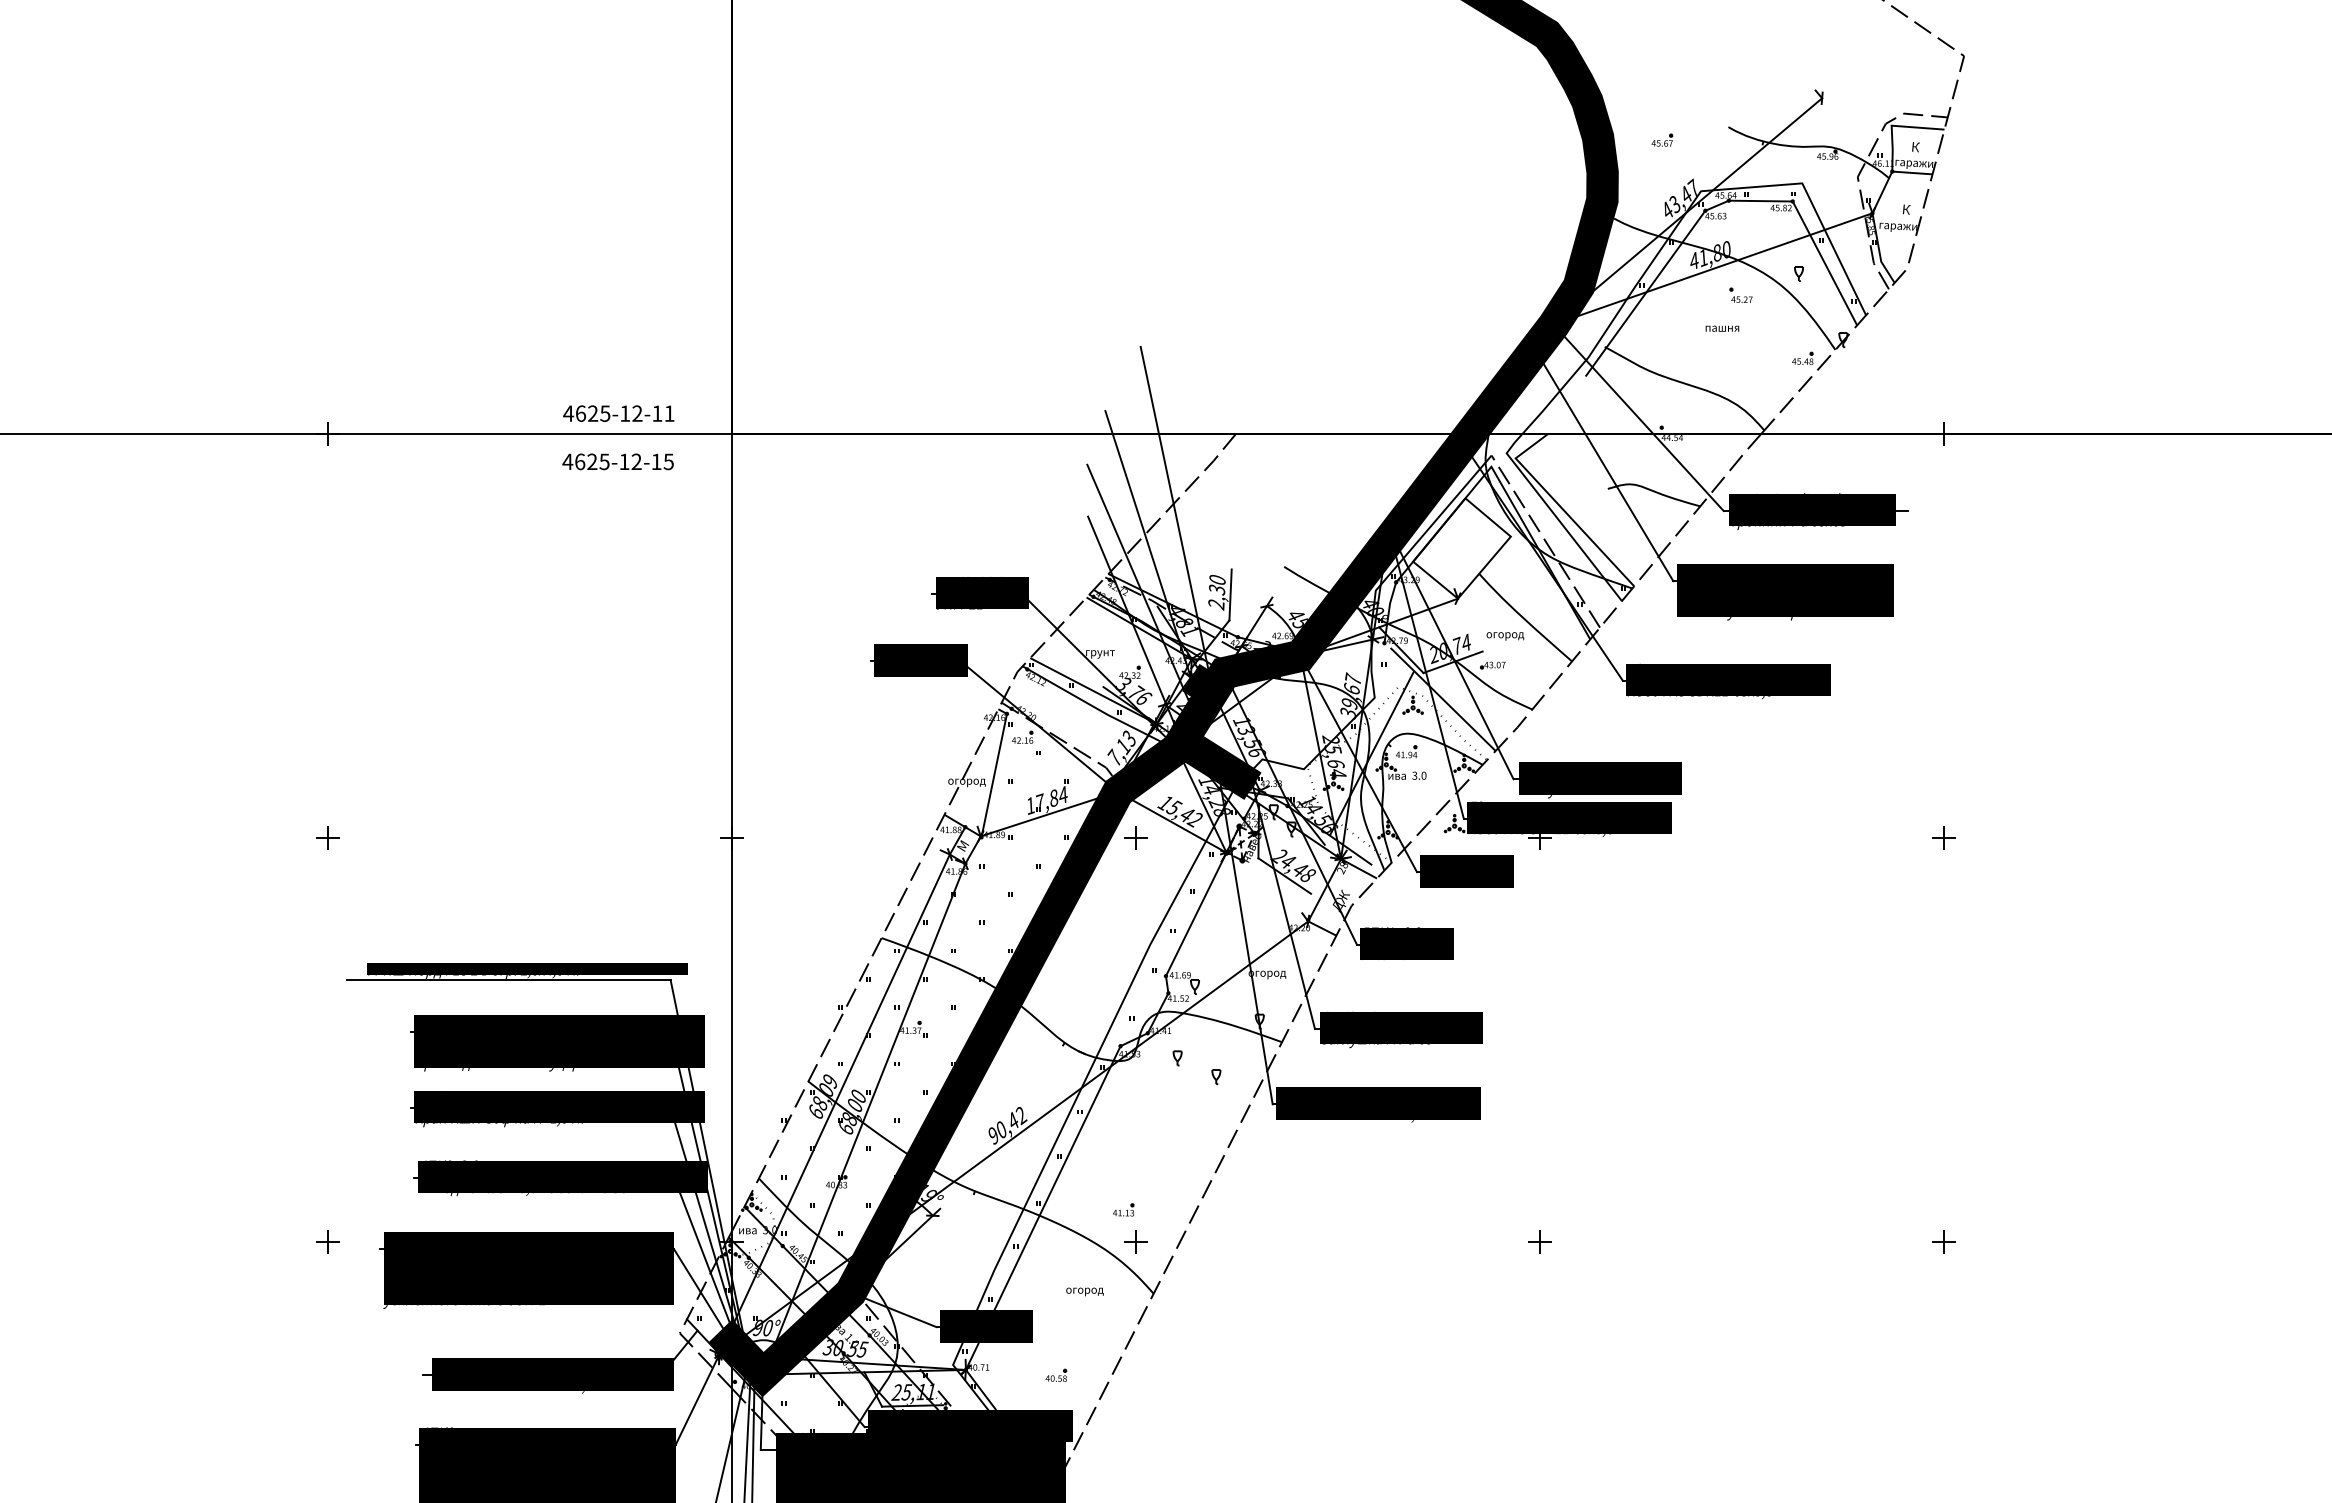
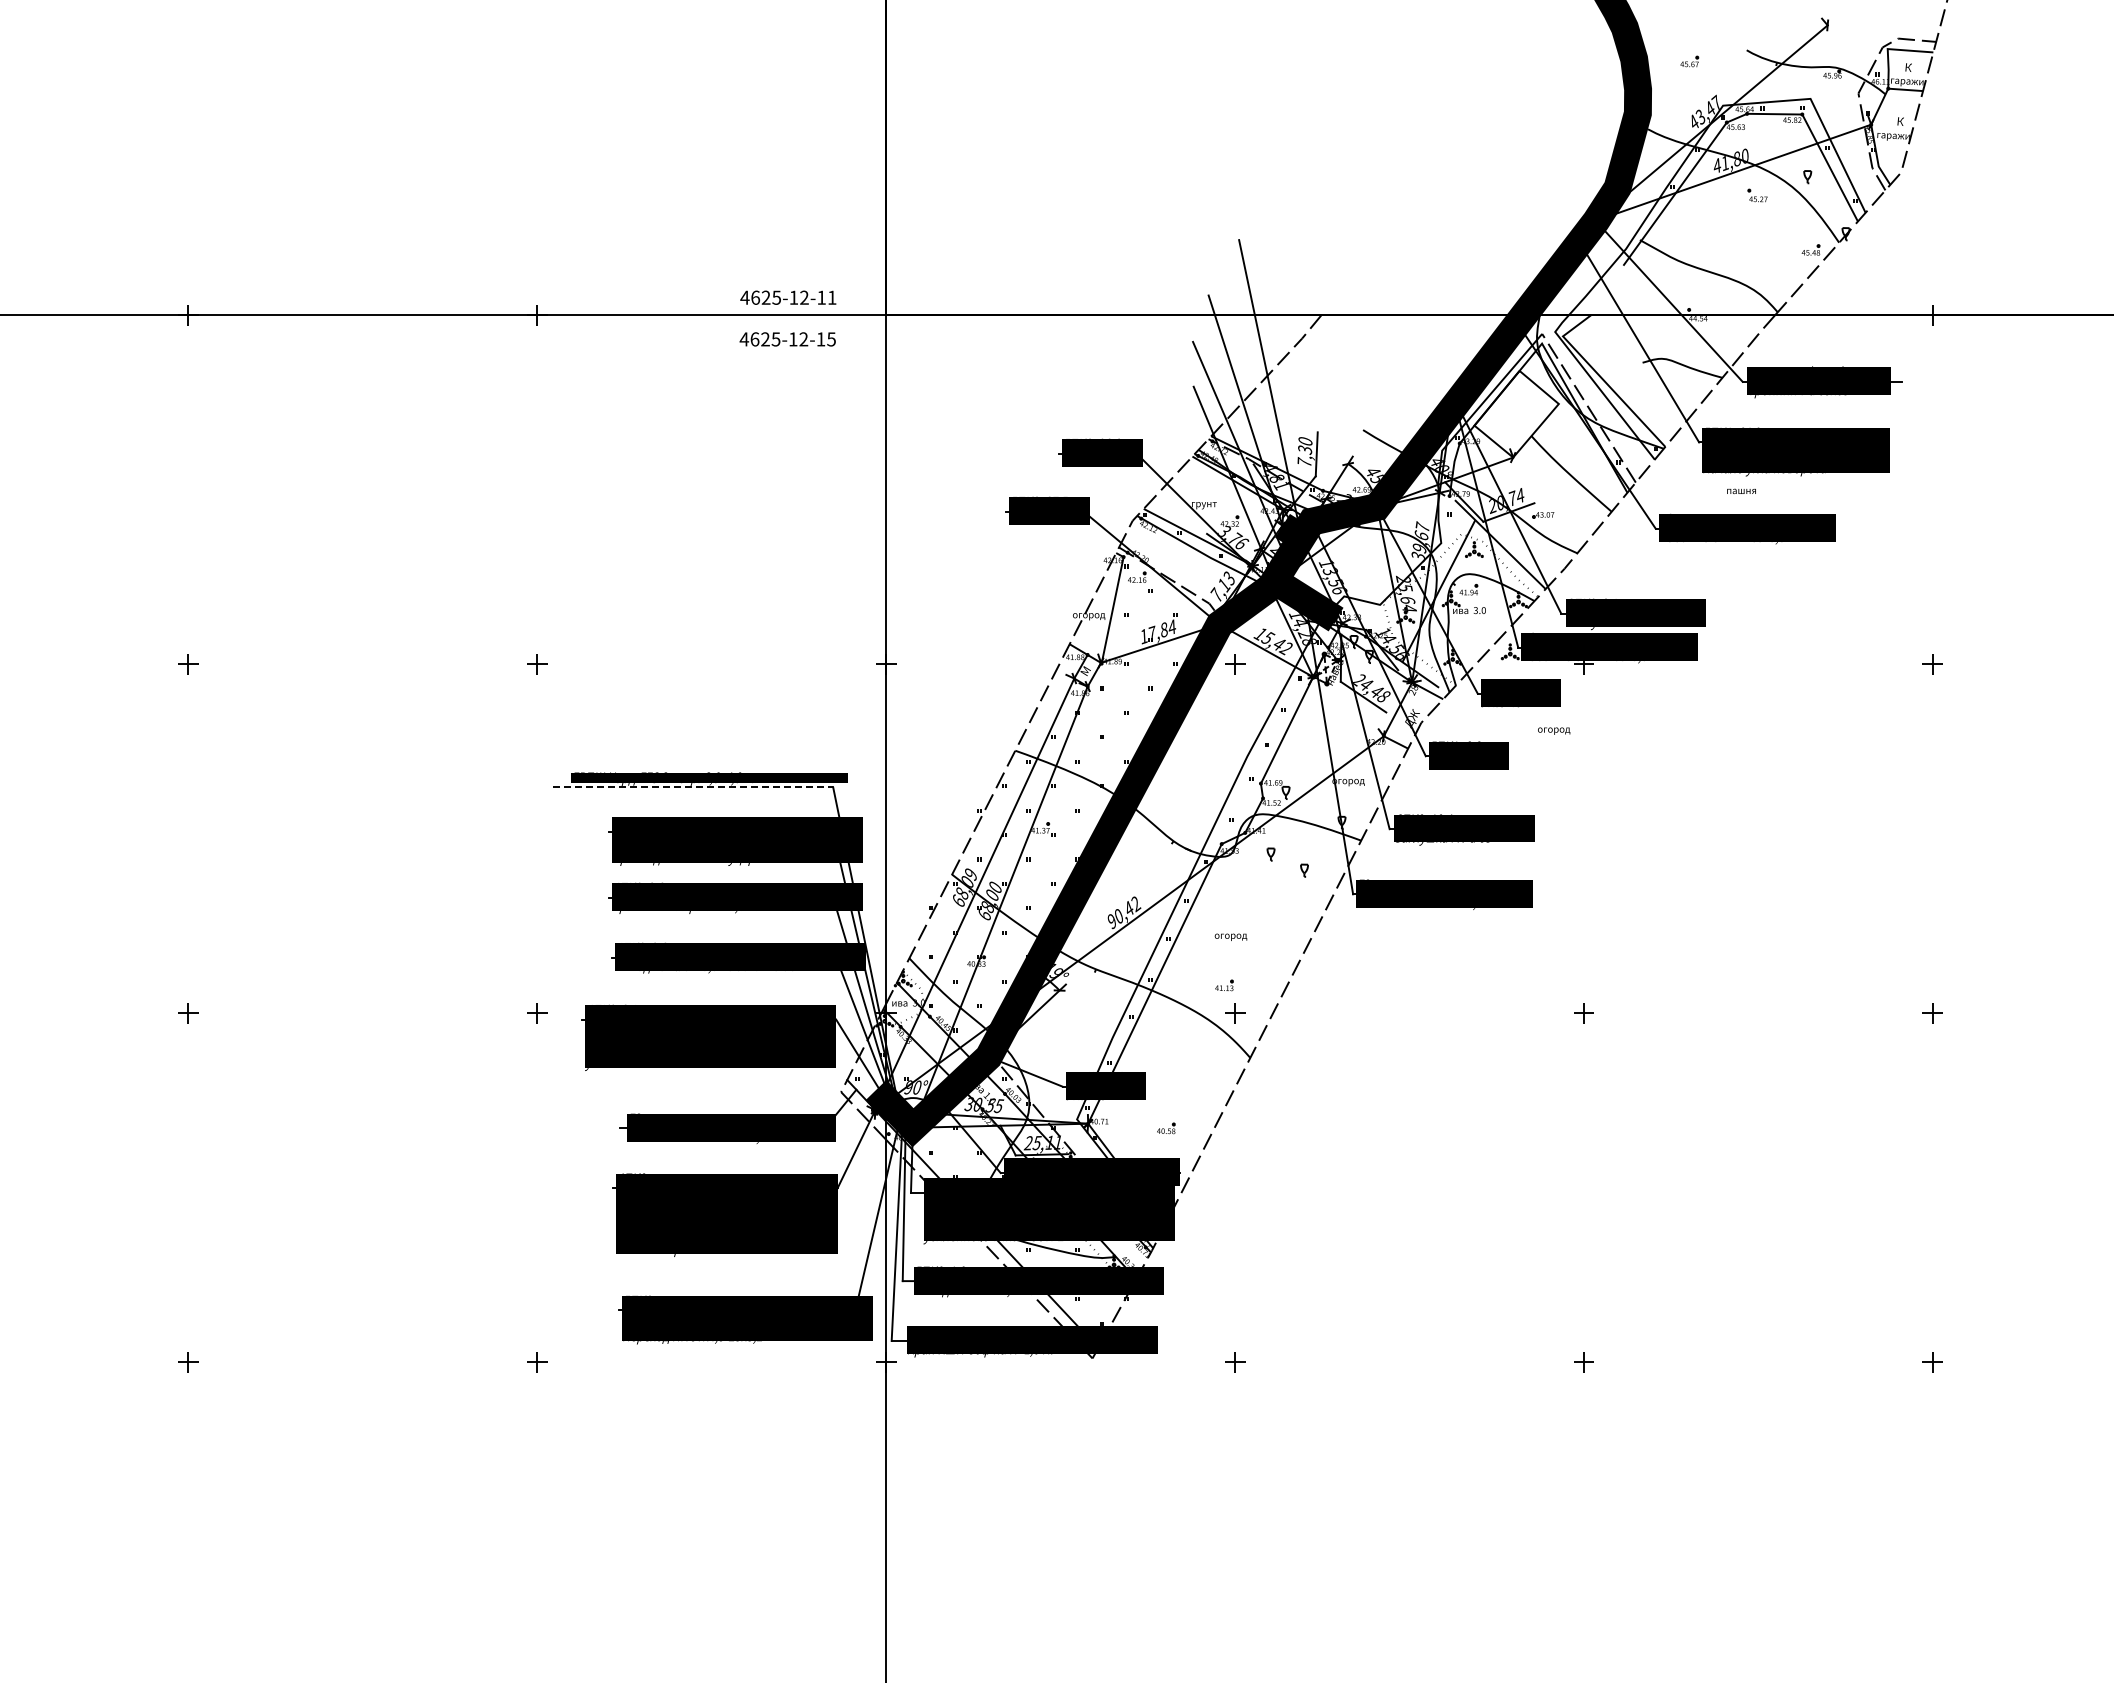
text: (1722, 327) -> (1741, 490), moved
text: (1216, 604) -> (1304, 462), 2,30 -> 7,30
text: (1505, 635) -> (1554, 730), moved
line: (508, 980) -> (693, 787), solid -> dashed
text: (1084, 1290) -> (1230, 936), moved

